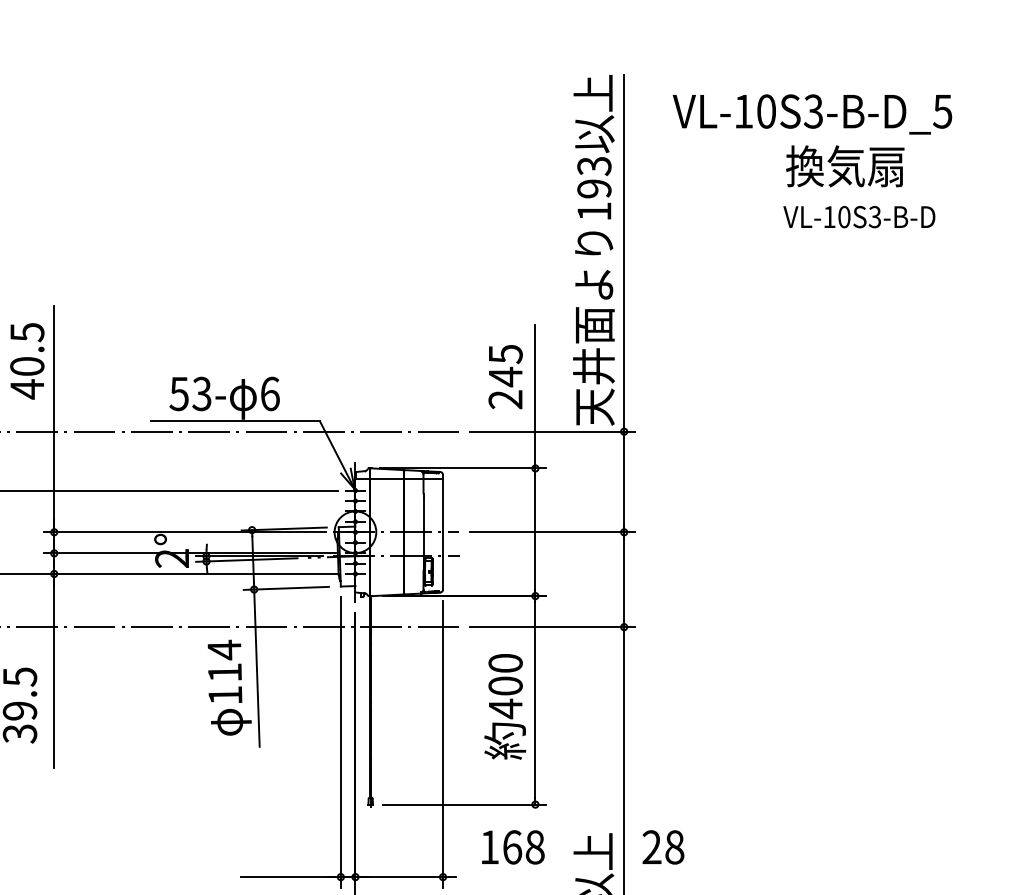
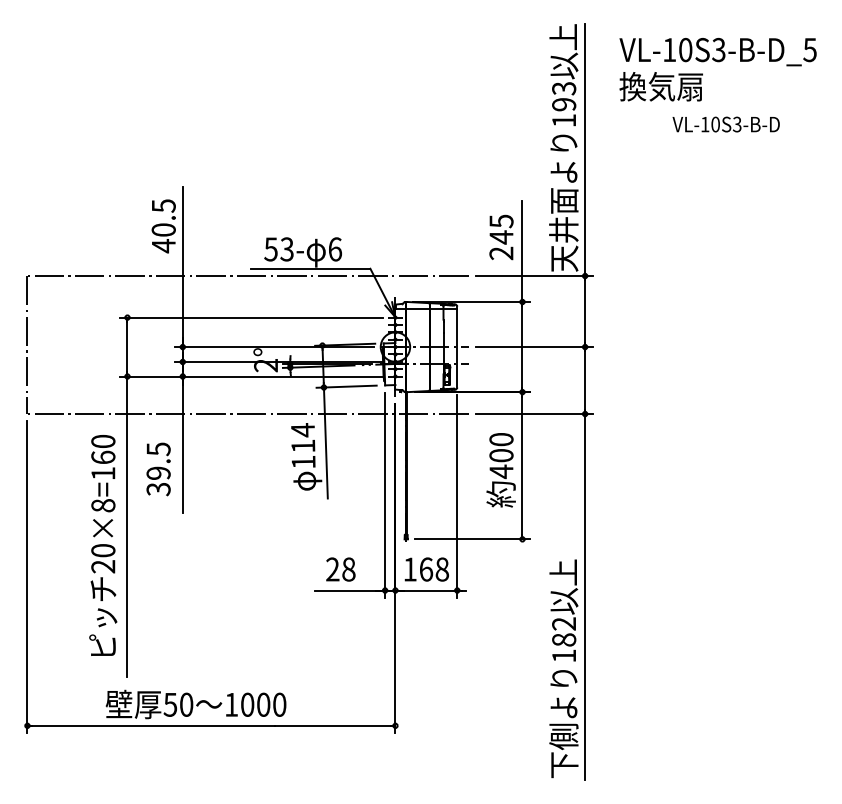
text: (844, 166) -> (660, 86), moved
text: (858, 217) -> (725, 124), moved
text: (512, 847) -> (426, 569), moved
text: (662, 847) -> (340, 569), moved

